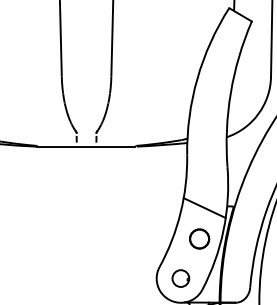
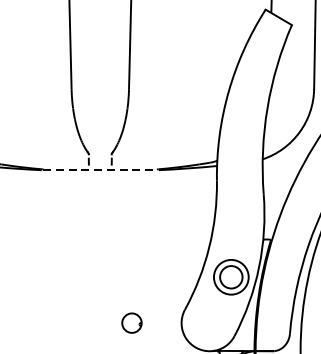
line: (86, 146) -> (100, 170), solid -> dashed
line: (204, 208) -> (237, 241), removed
circle: (199, 238) -> (231, 276), size x1.6
part: (180, 278) -> (131, 323), moved

